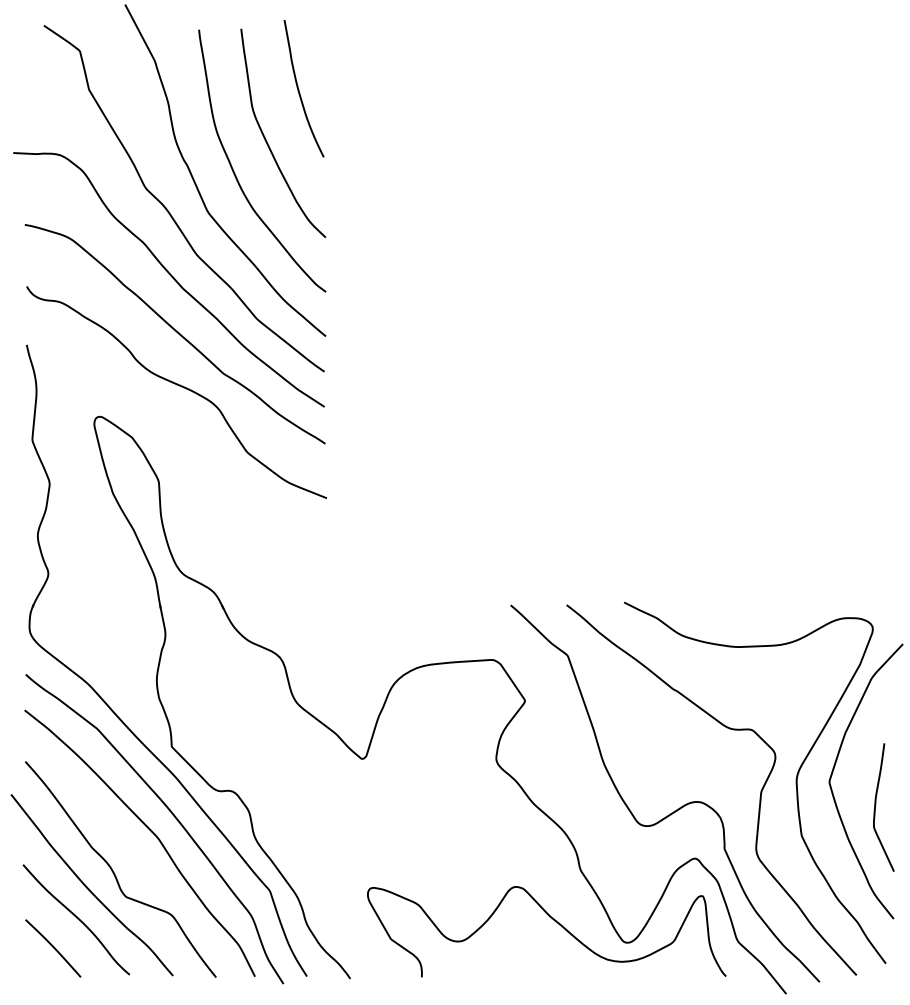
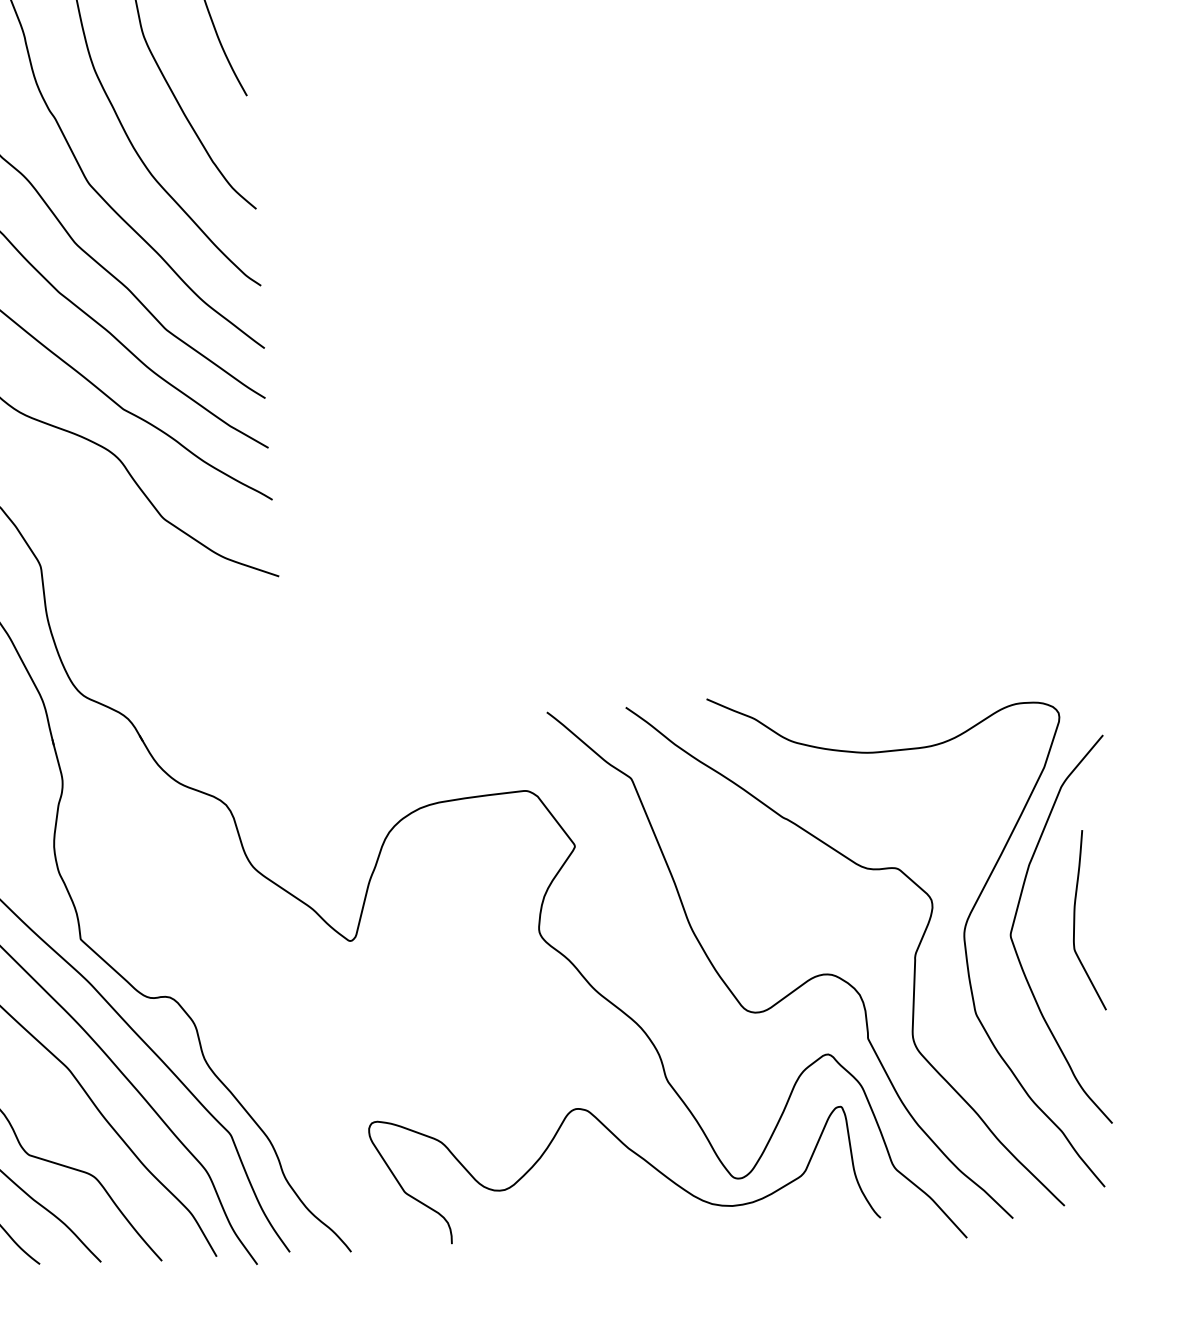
curve: (876, 805) -> (1076, 918), moved

